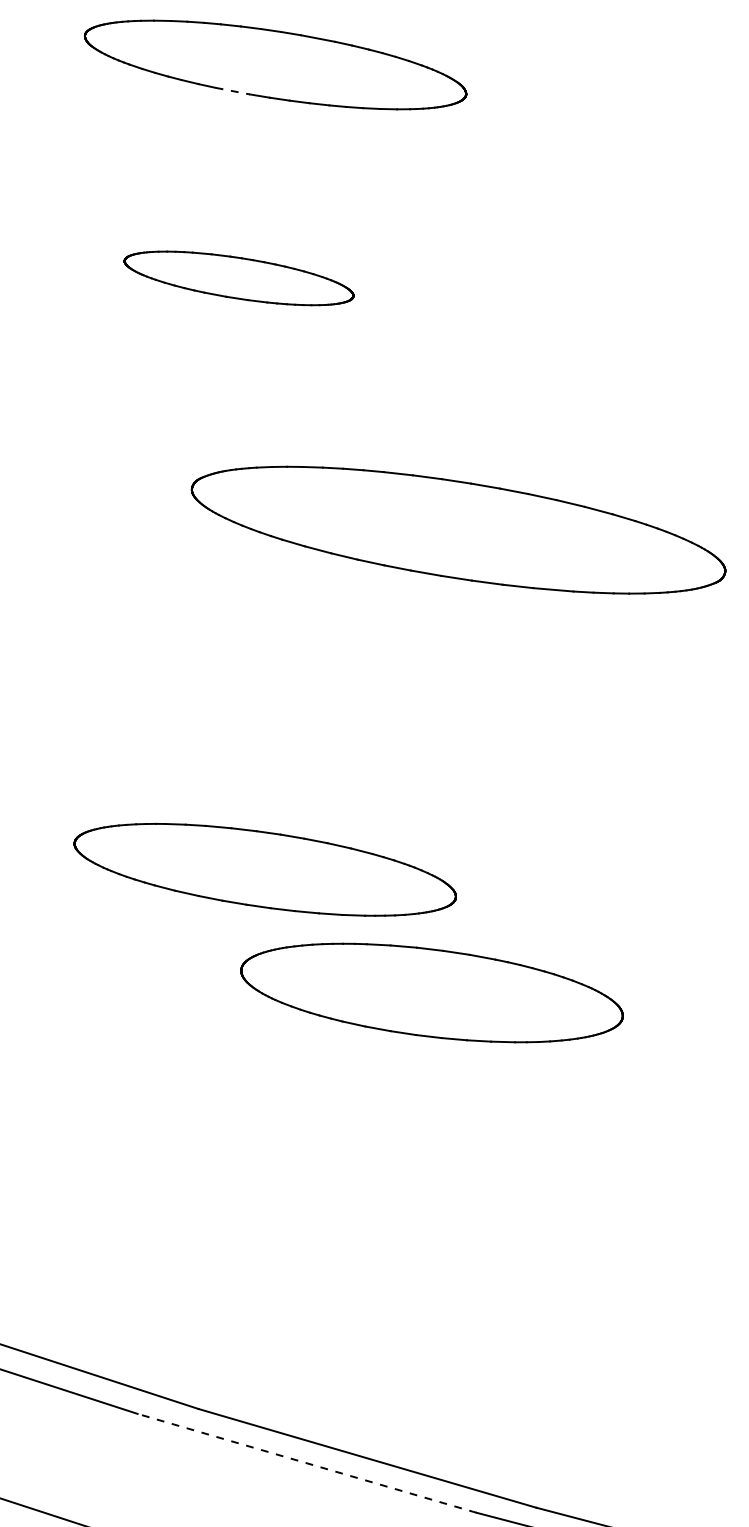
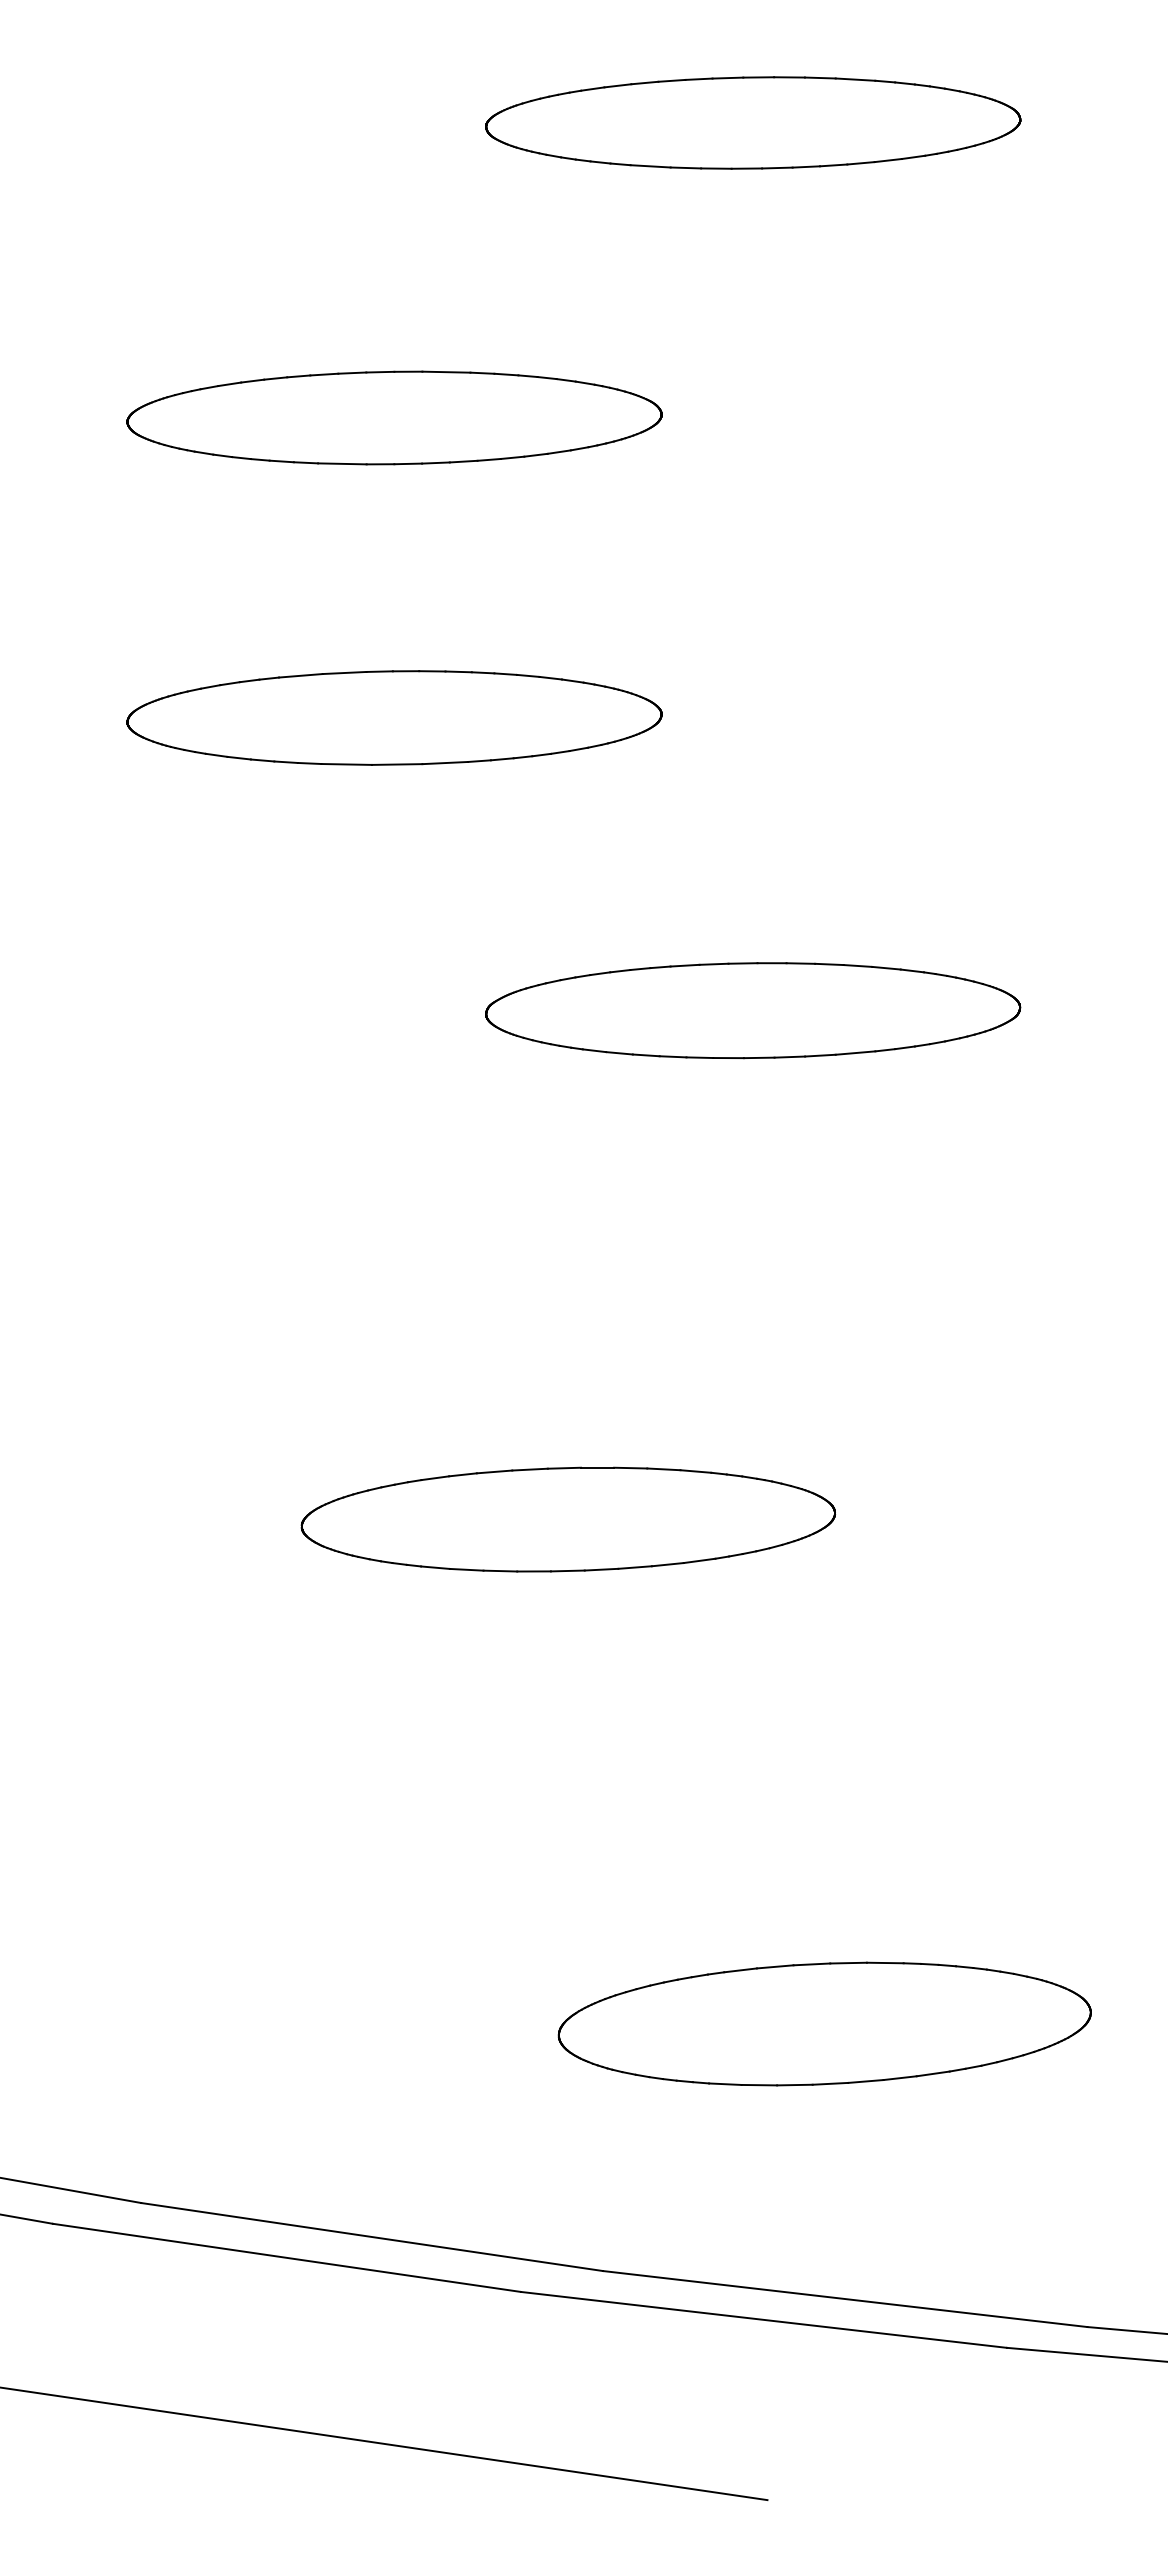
line: (233, 90) -> (342, 463), dashed -> solid
part: (239, 277) -> (394, 717), size x1.67
part: (458, 530) -> (753, 1010), size x0.71
part: (431, 992) -> (824, 2023), moved
line: (306, 1462) -> (763, 2319), dashed -> solid

